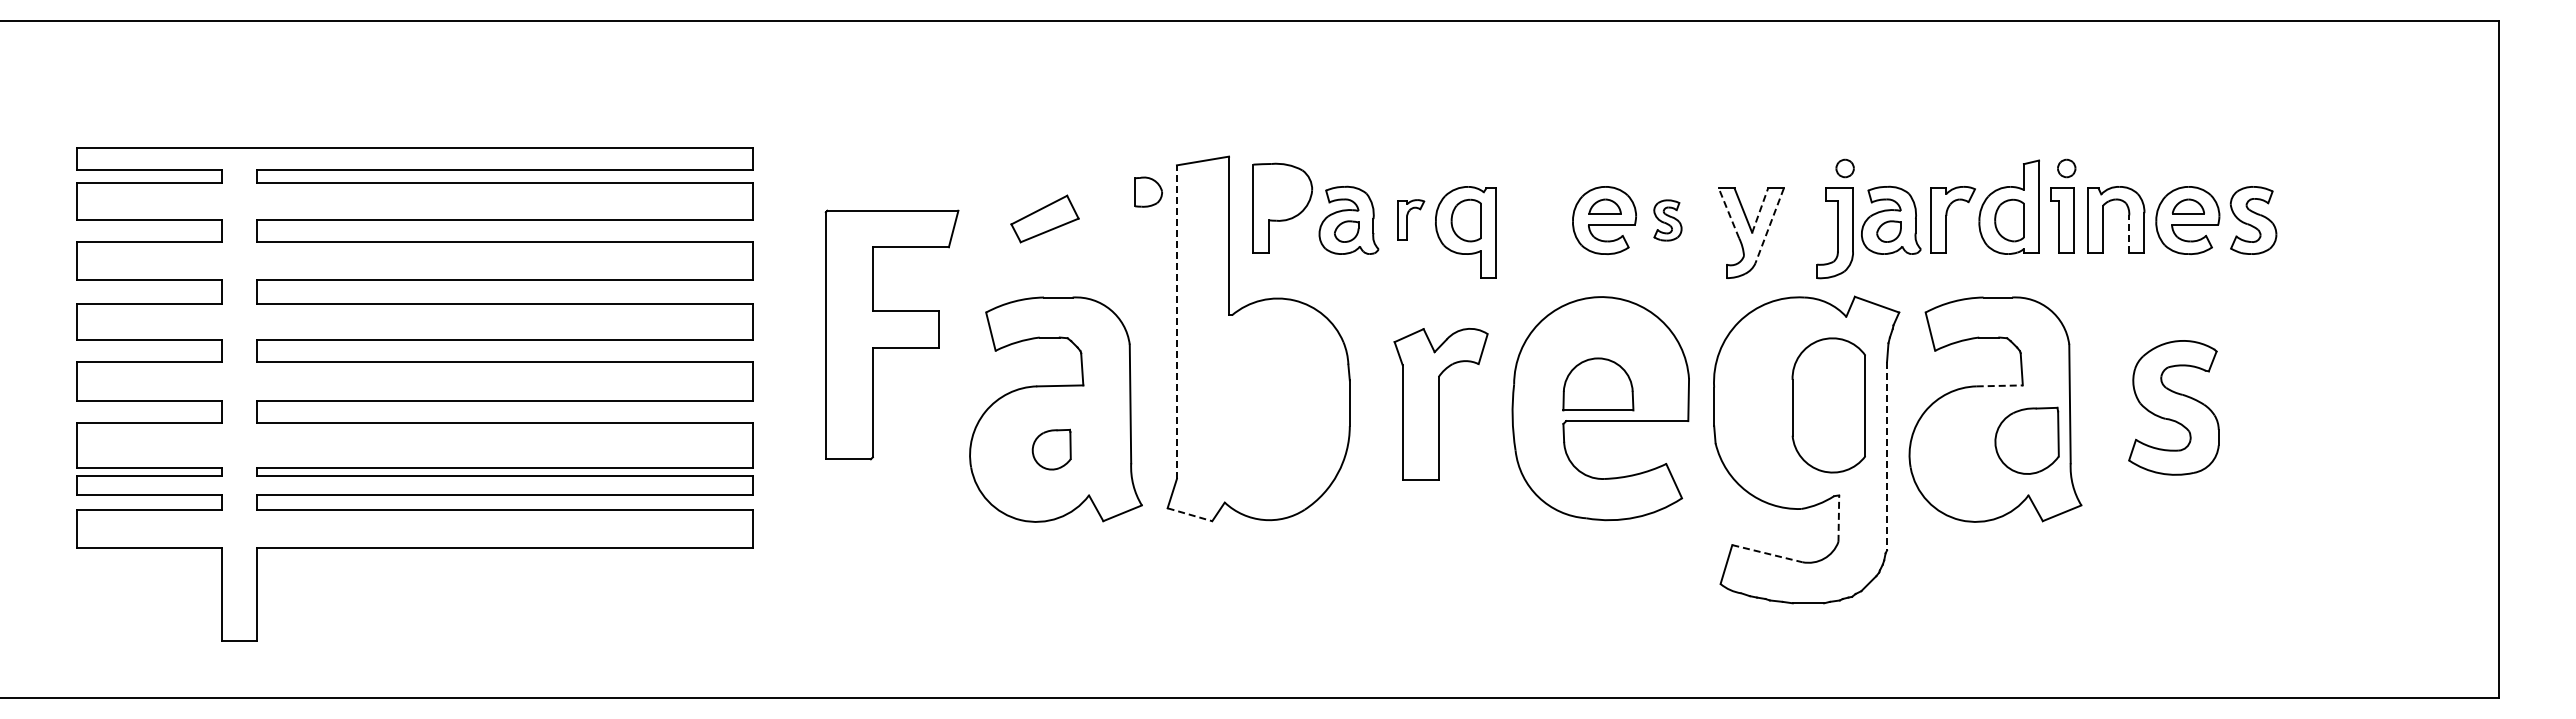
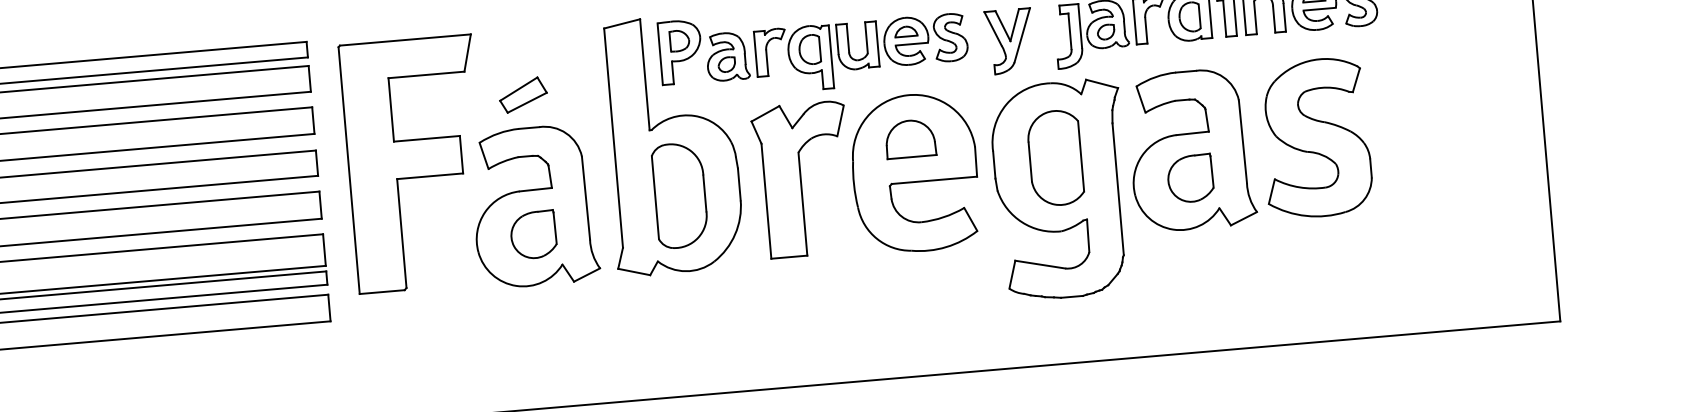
part: (1148, 191) -> (679, 40), moved
line: (1760, 210) -> (1014, 25), dashed -> solid
line: (1728, 213) -> (992, 29), dashed -> solid
part: (1044, 218) -> (522, 94), moved
part: (1410, 219) -> (770, 52), size x1.67
part: (1522, 220) -> (849, 46), added
part: (1667, 220) -> (950, 37), size x1.67
line: (1769, 226) -> (1022, 35), dashed -> solid
line: (2129, 234) -> (1274, 19), dashed -> solid
line: (1176, 322) -> (613, 138), dashed -> solid
part: (891, 334) -> (414, 163), size x1.43
part: (1598, 384) -> (910, 138), moved
line: (2000, 385) -> (1193, 133), dashed -> solid
part: (1440, 404) -> (802, 179), size x1.43
part: (1828, 405) -> (1055, 158), moved
part: (2173, 407) -> (1315, 138), size x1.67
part: (1264, 411) -> (680, 195), added
part: (2026, 440) -> (1190, 178), moved
part: (1051, 449) -> (533, 234), size x1.67
line: (1887, 456) -> (1118, 189), dashed -> solid
line: (1190, 514) -> (634, 271), dashed -> solid
line: (1838, 518) -> (1087, 235), dashed -> solid
line: (1767, 553) -> (1040, 264), dashed -> solid

